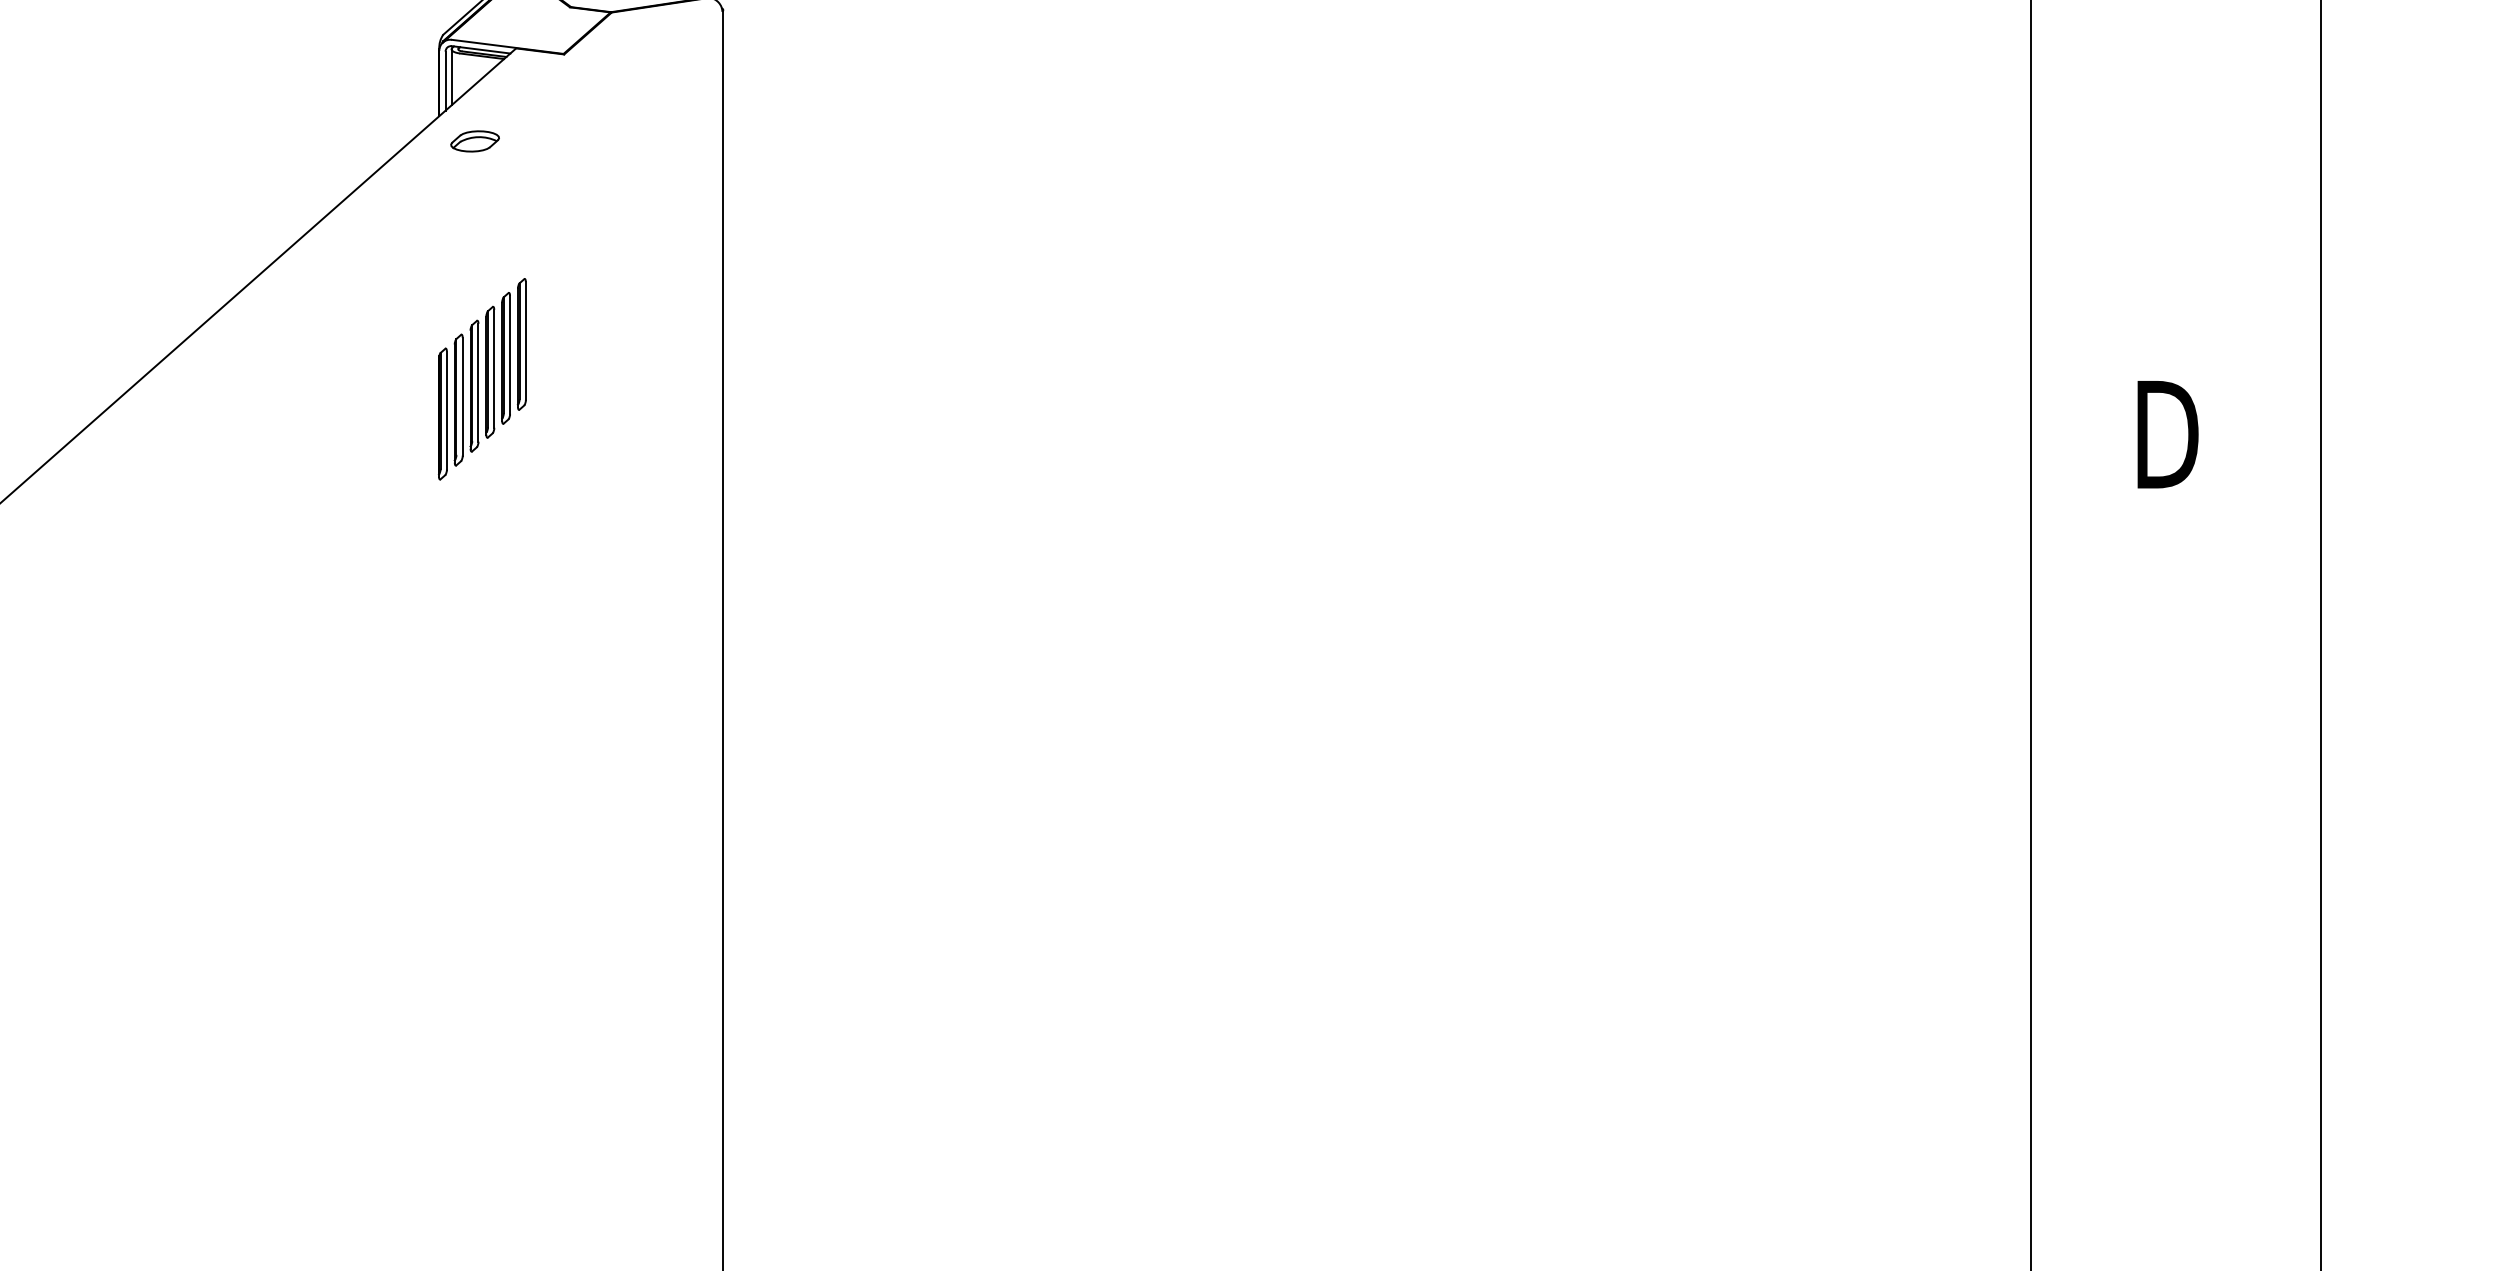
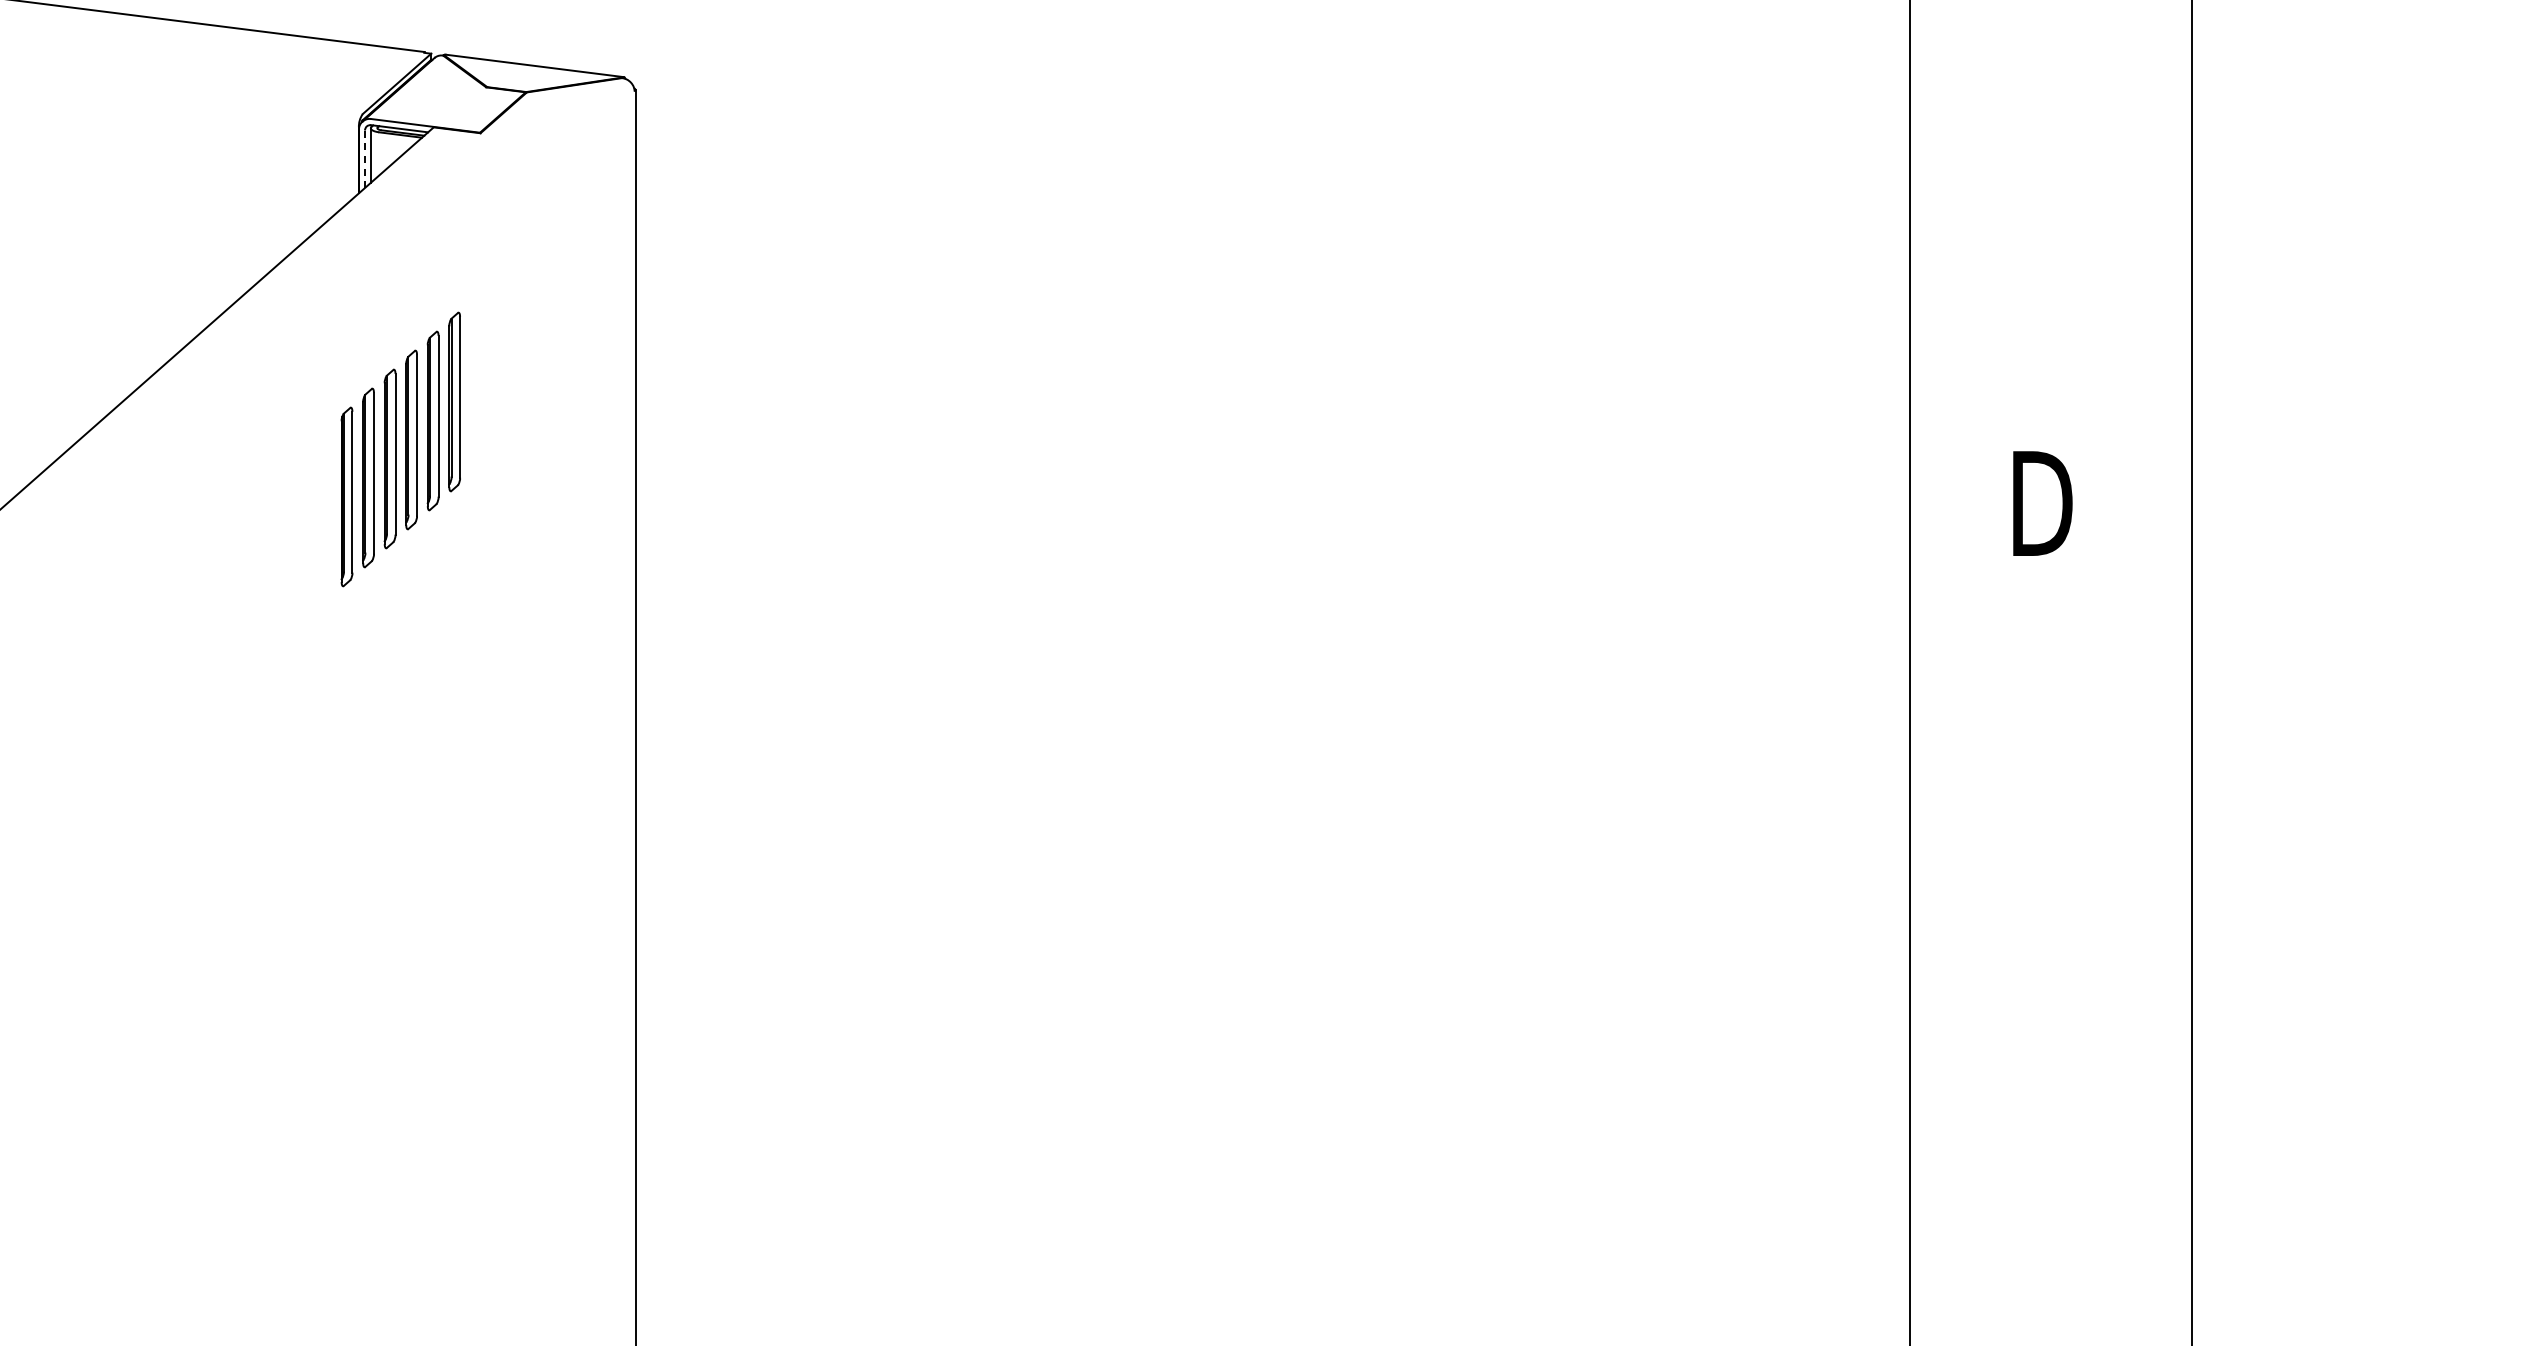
line: (446, 81) -> (365, 159), solid -> dashed
part: (474, 140) -> (393, 217), removed
part: (482, 379) -> (400, 449), size x1.4

